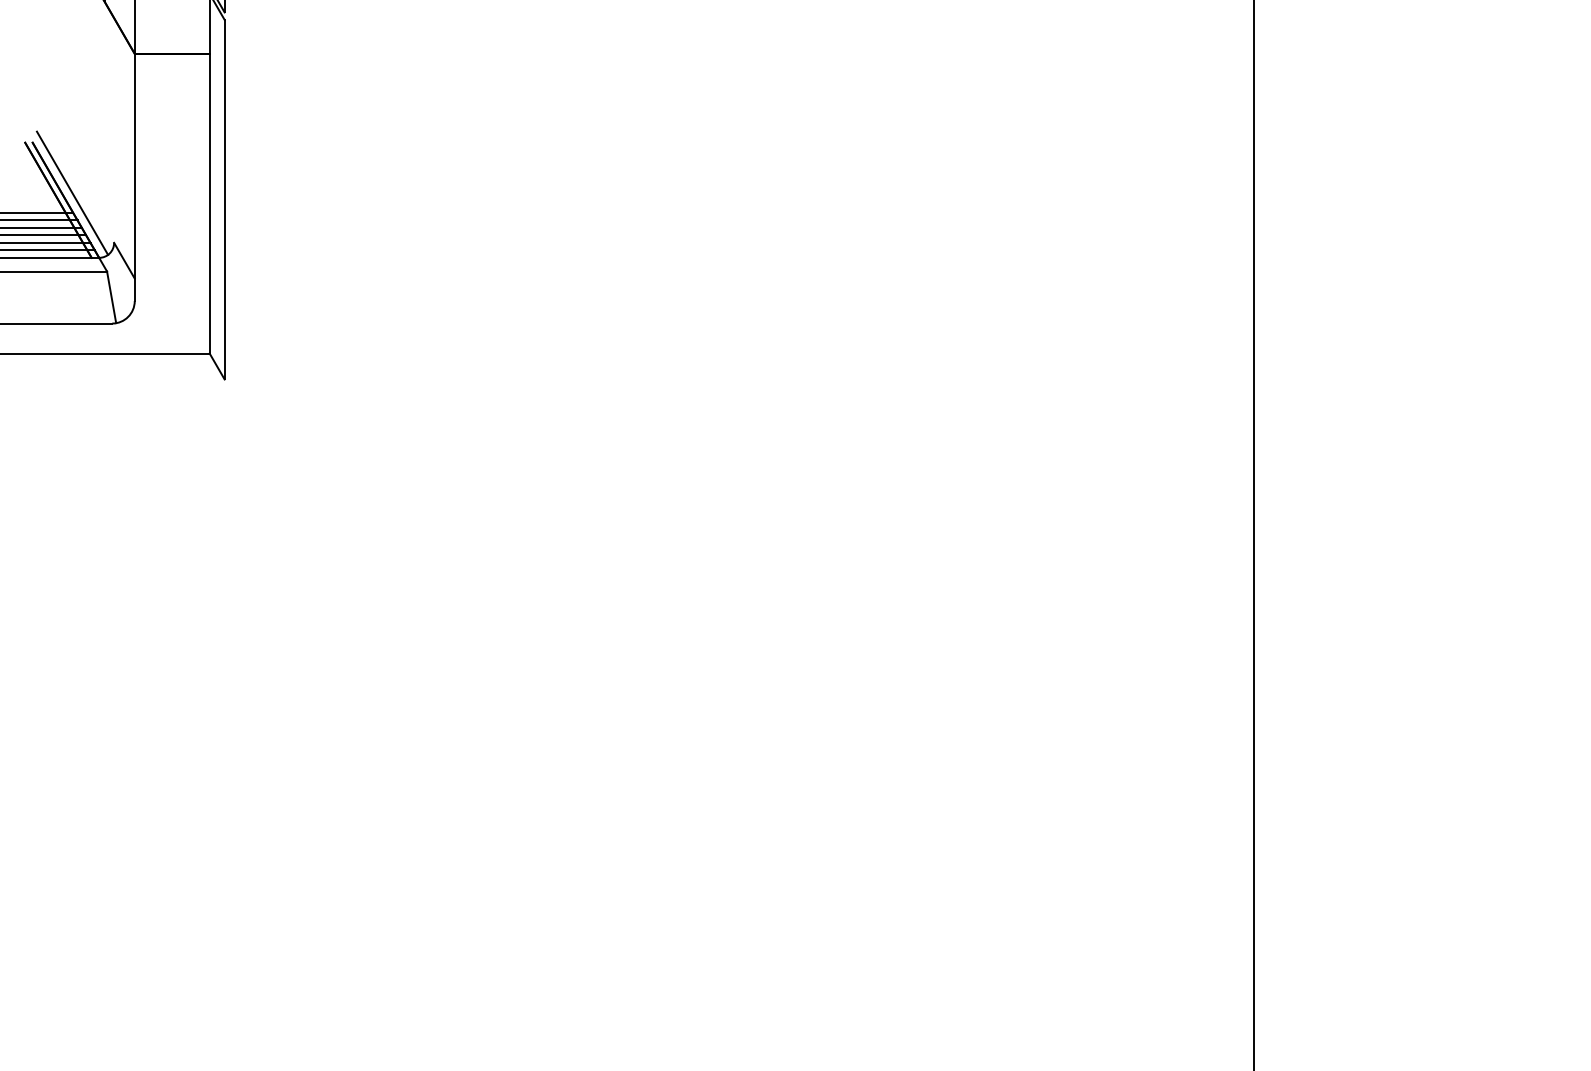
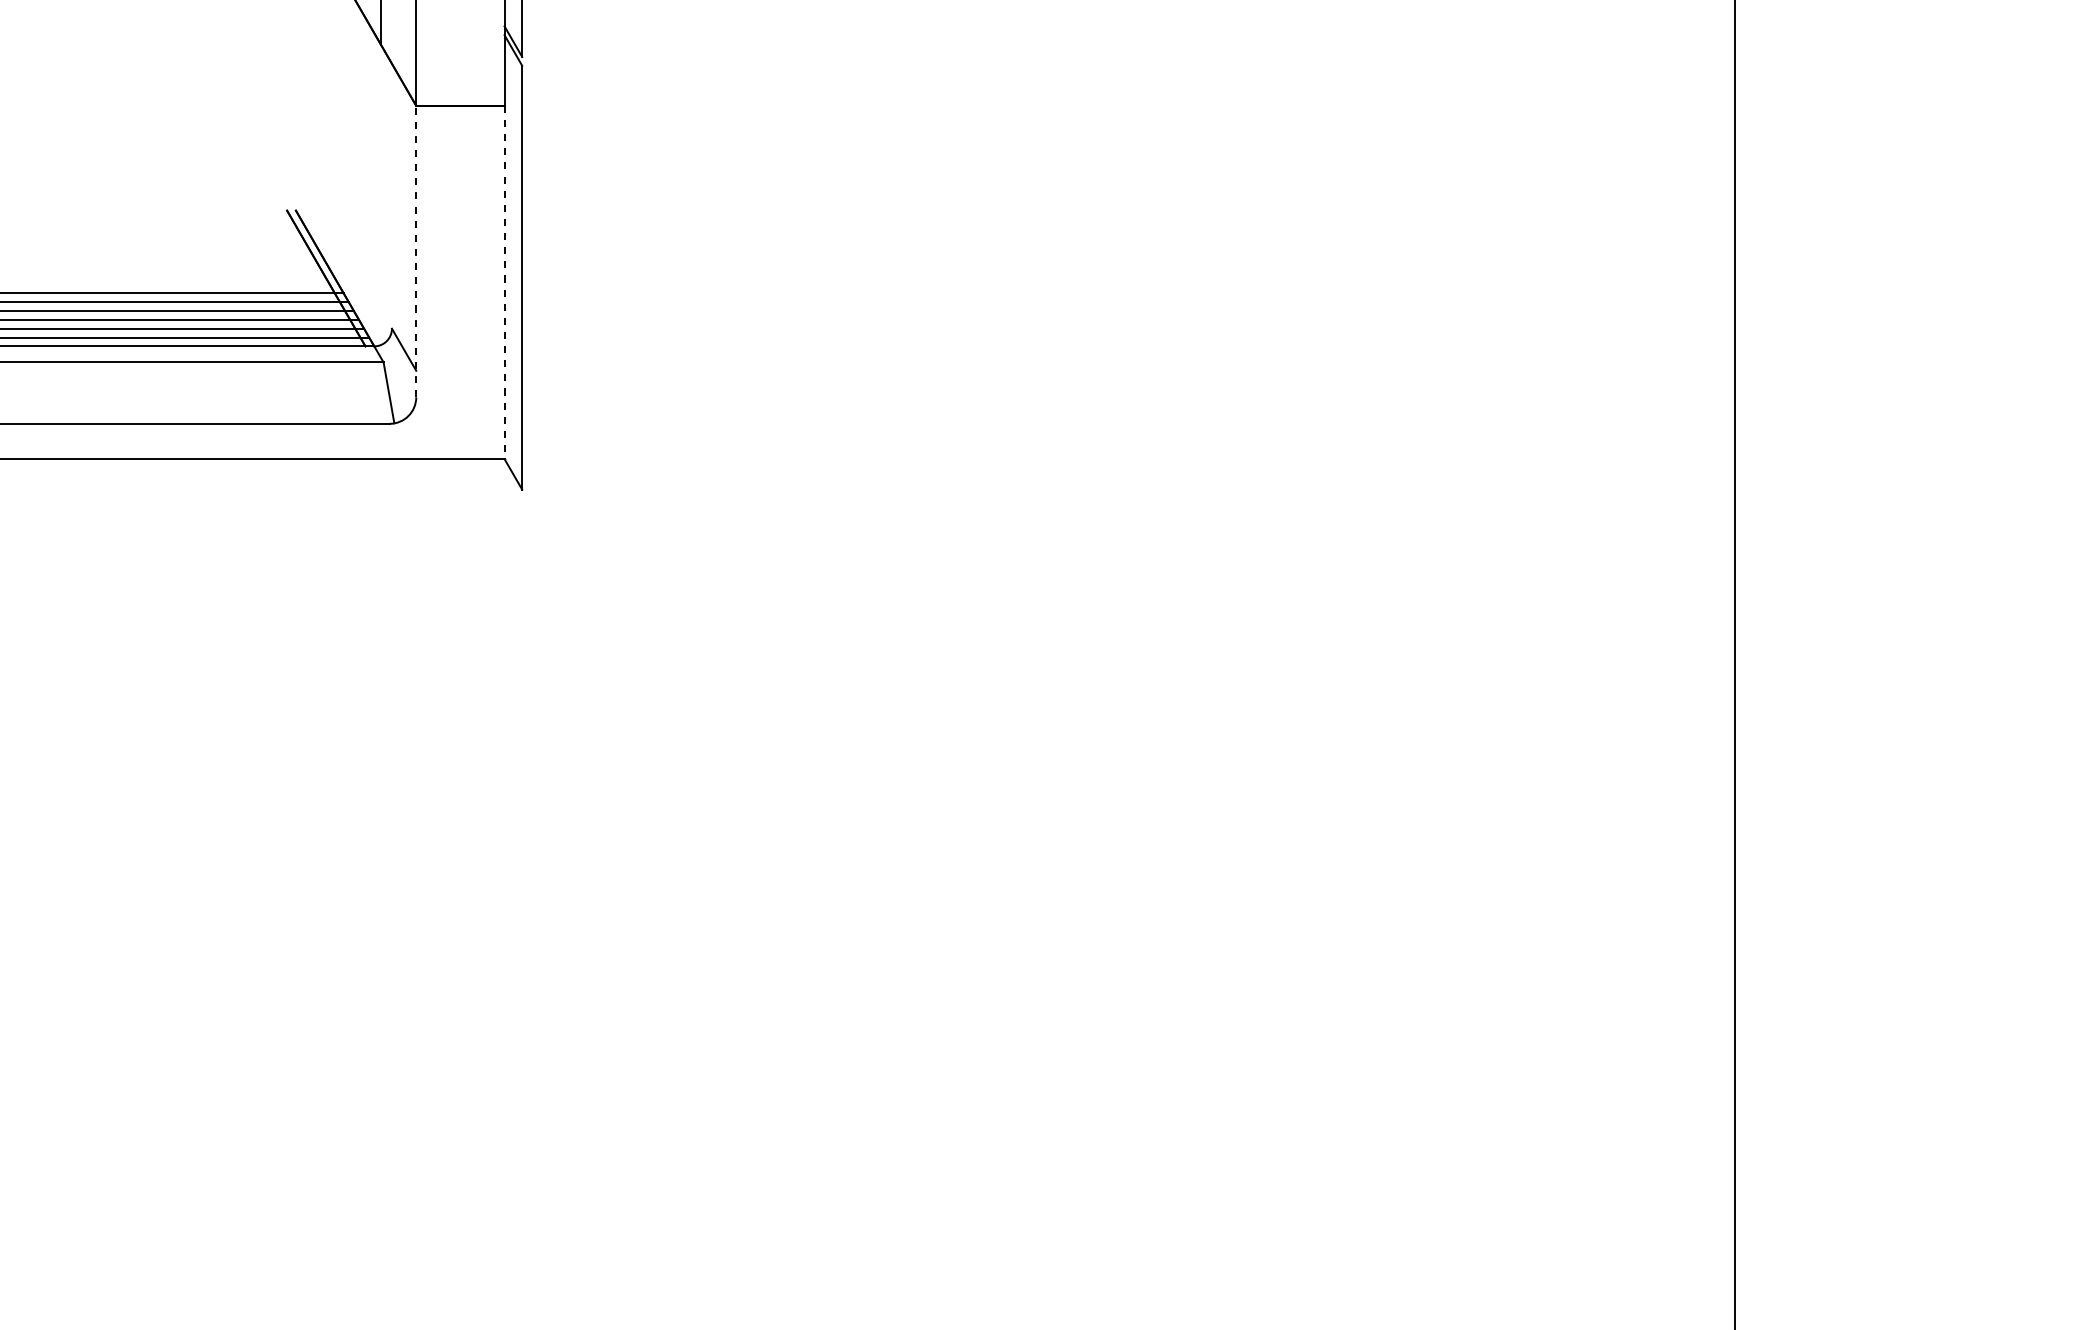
line: (134, 177) -> (416, 251), solid -> dashed
line: (72, 192) -> (342, 269), removed
line: (209, 203) -> (504, 282), solid -> dashed

